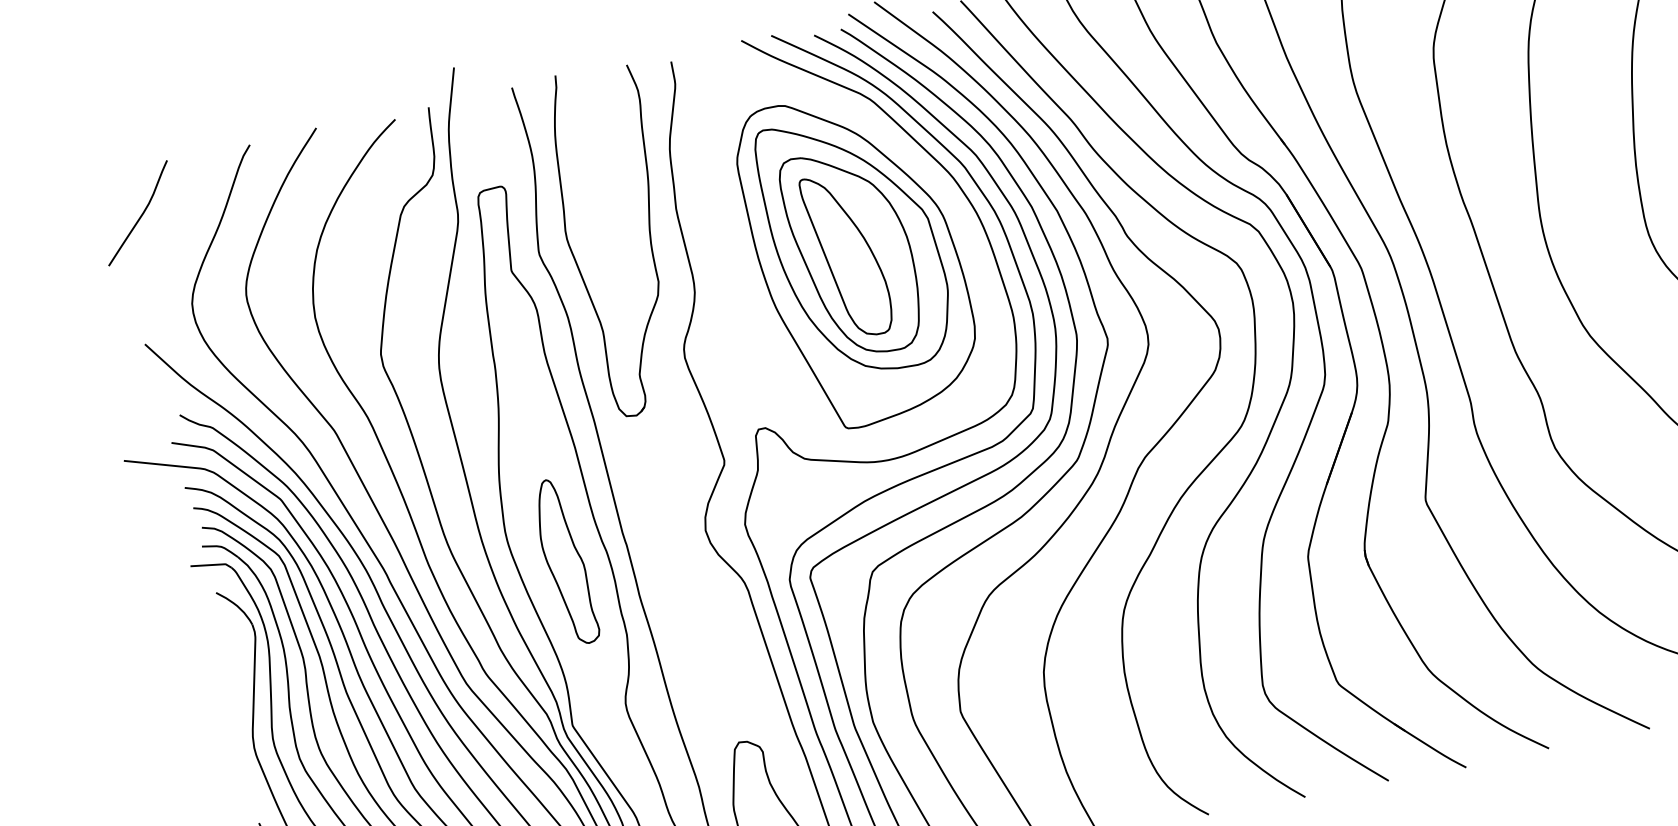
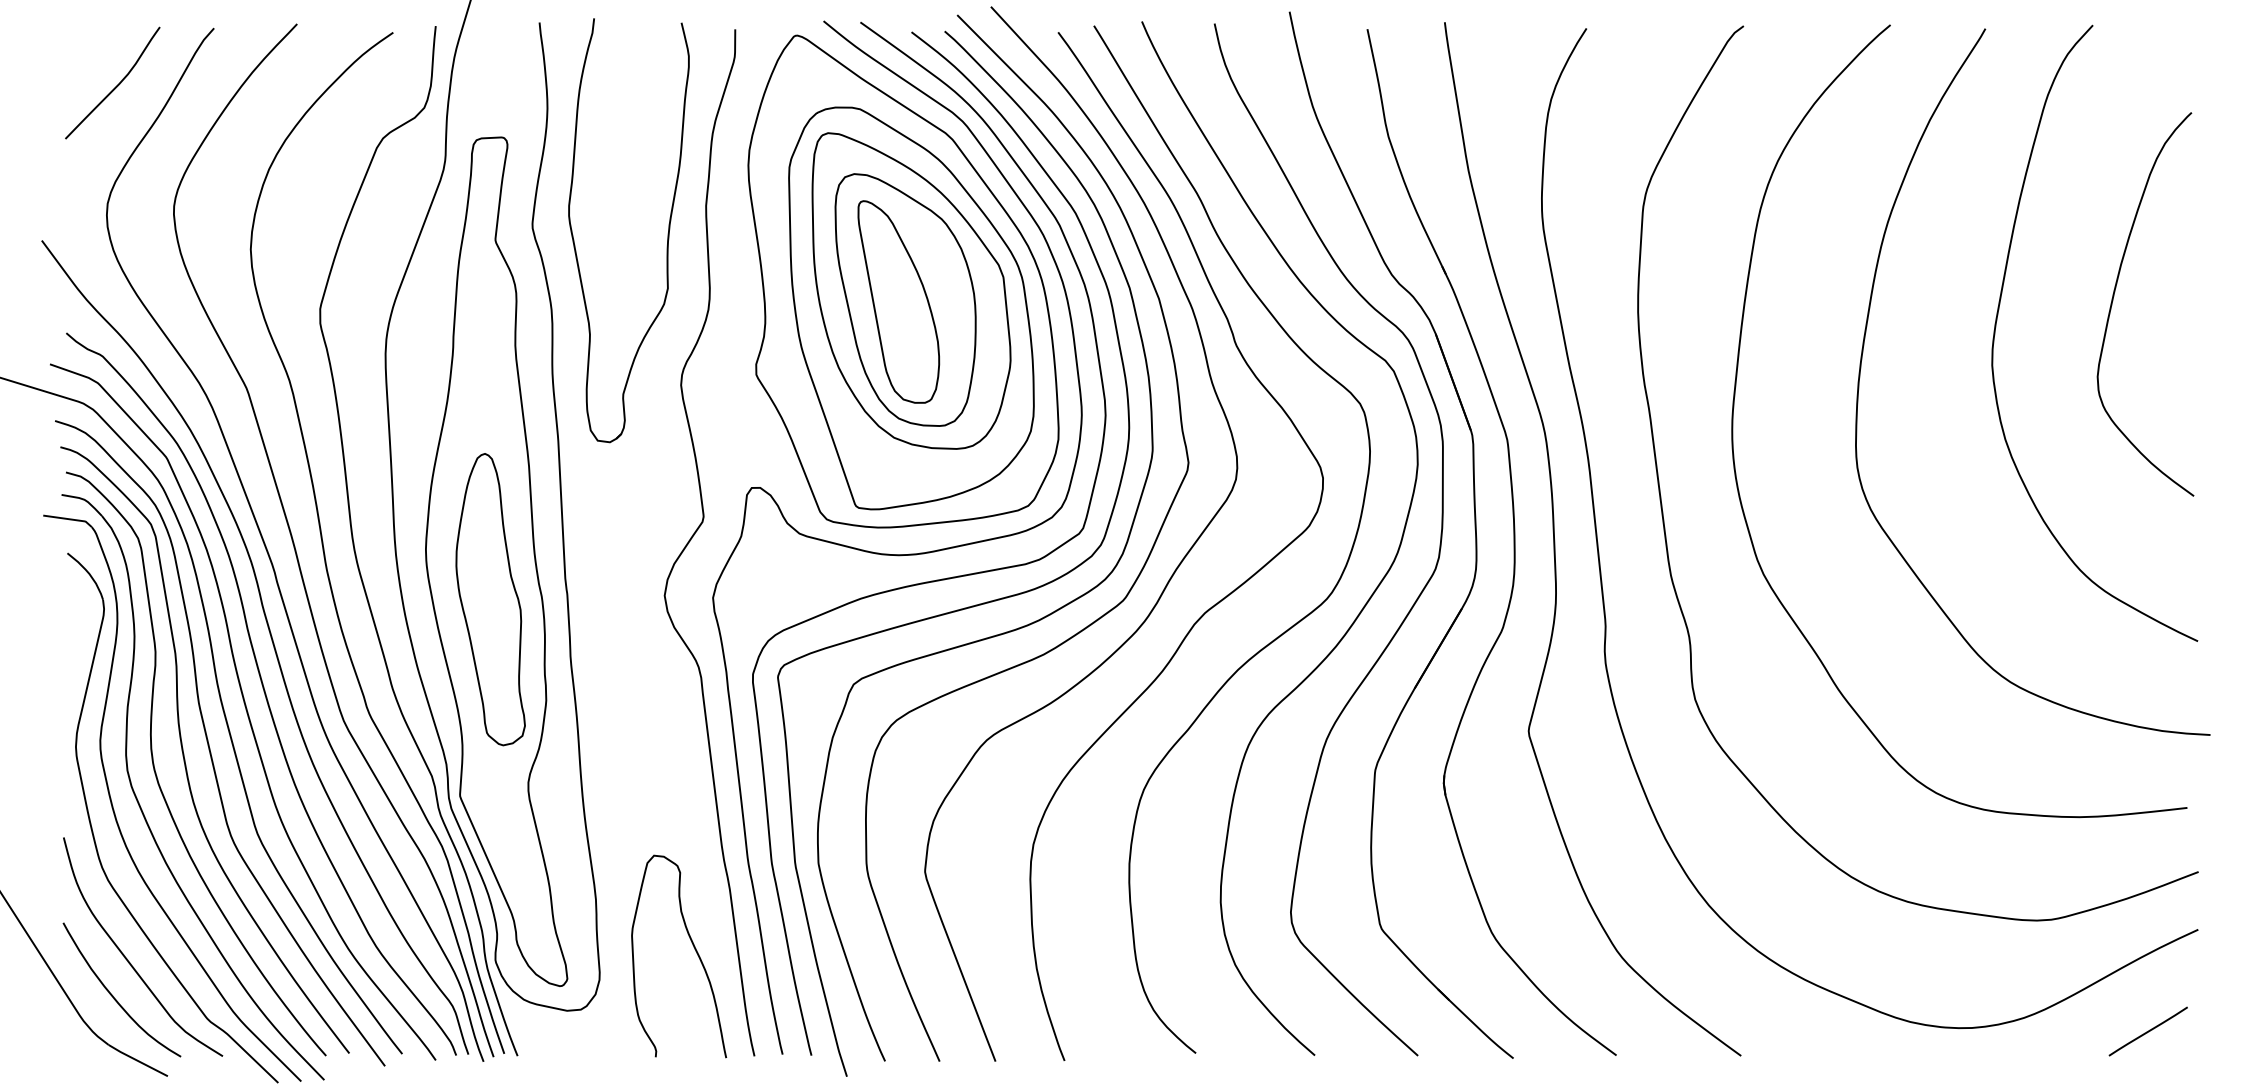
curve: (141, 214) -> (116, 85), moved
part: (847, 238) -> (903, 281), added
part: (565, 561) -> (490, 599), size x1.43

